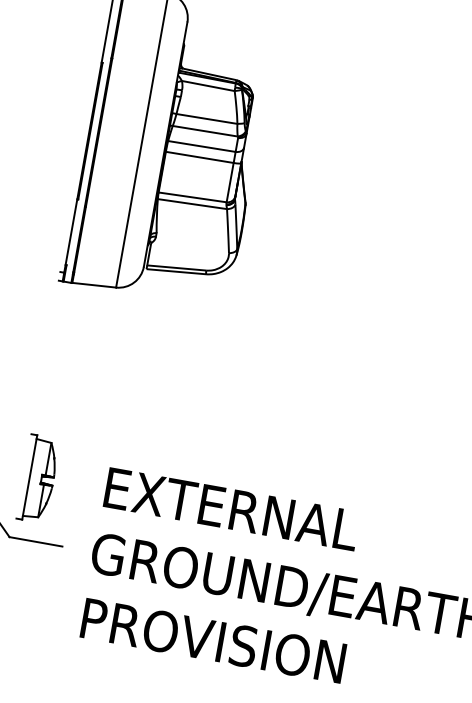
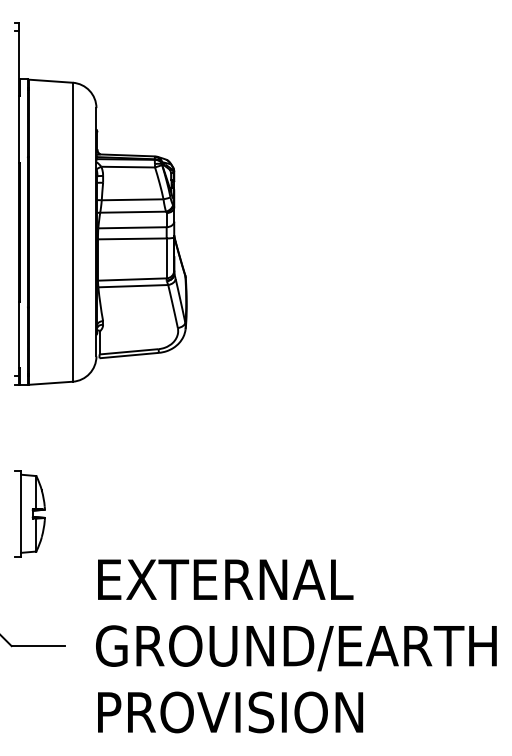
part: (38, 478) -> (29, 513), moved

